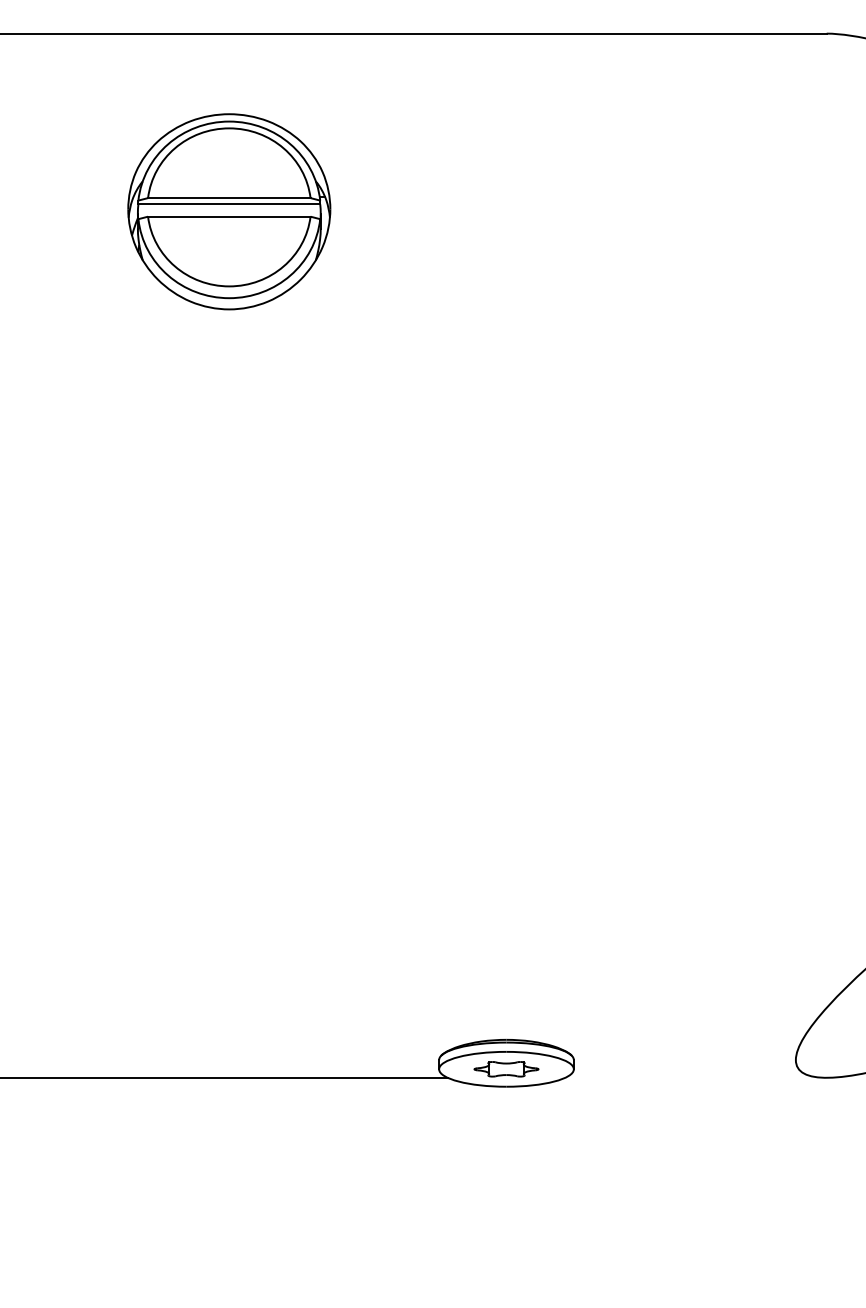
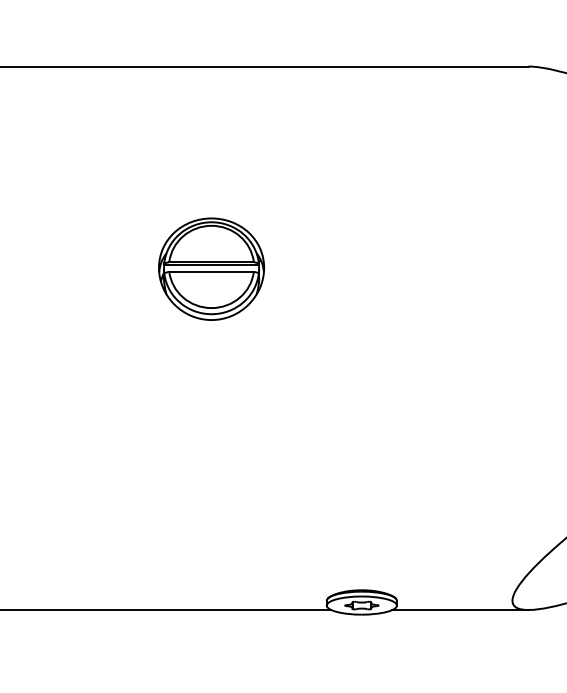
part: (229, 210) -> (211, 268), moved
line: (696, 1078) -> (460, 610), added

